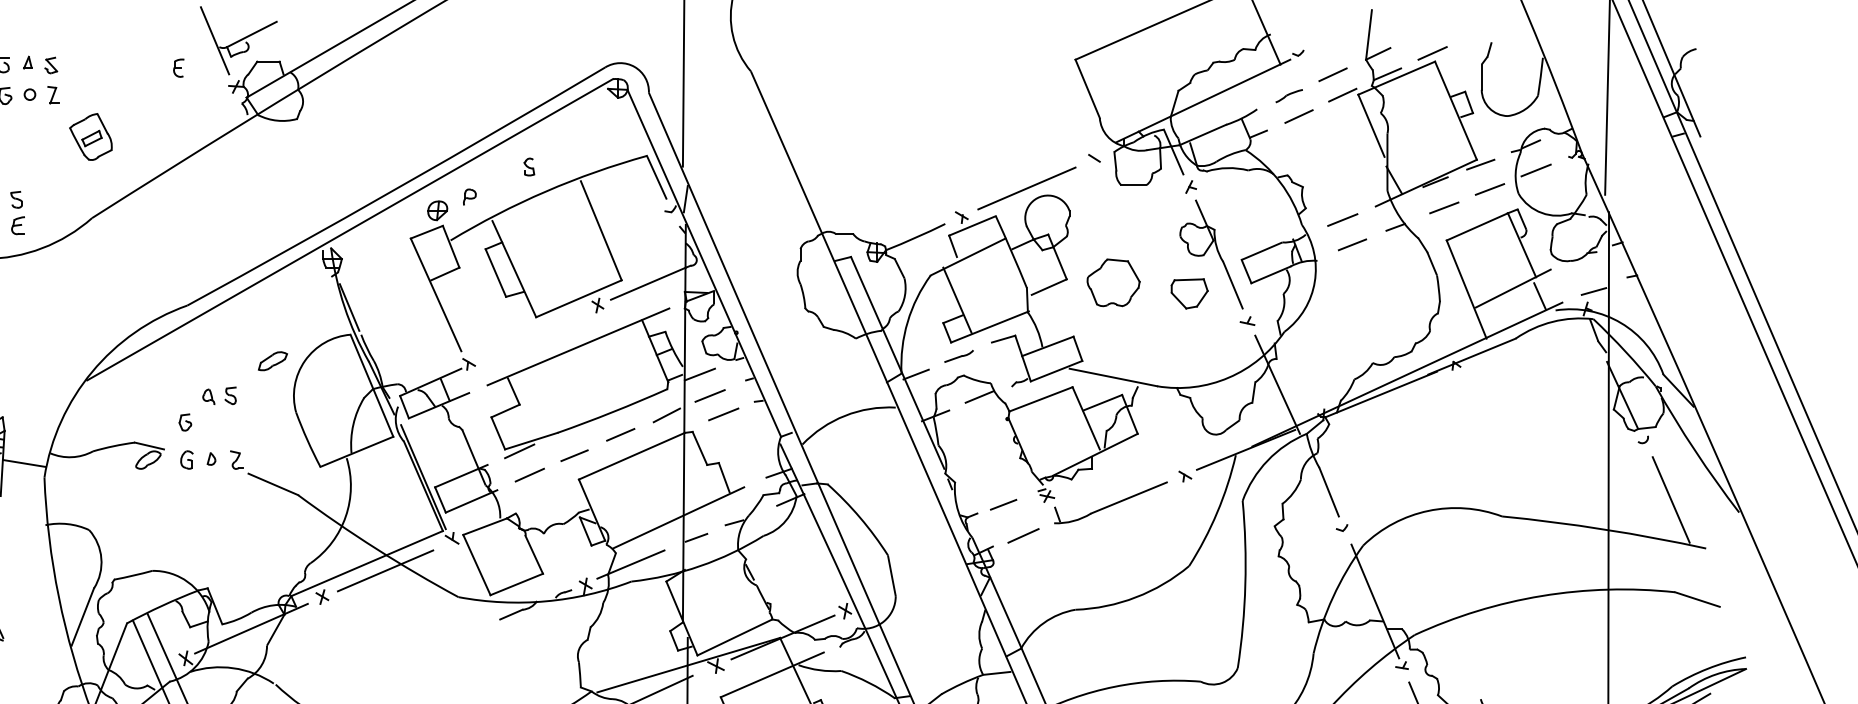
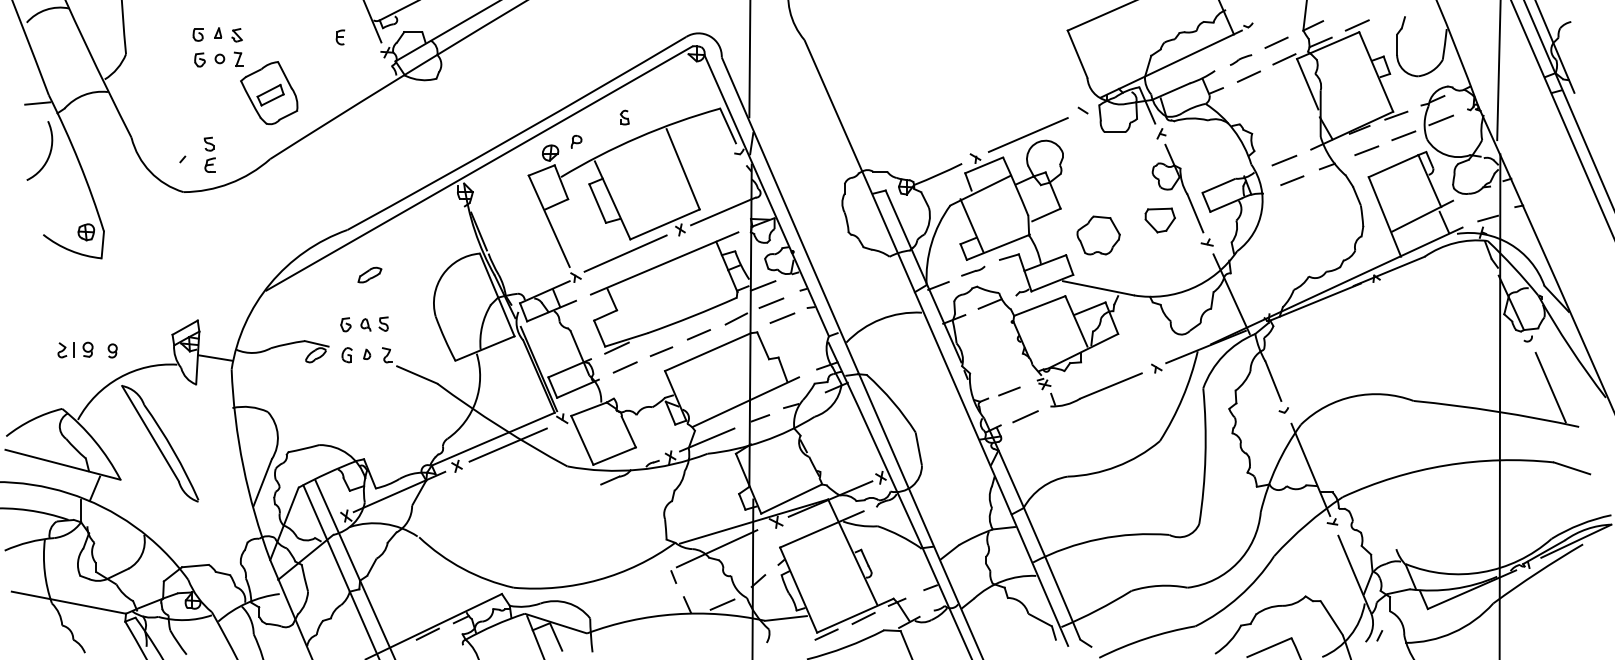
part: (91, 137) -> (269, 93), size x1.67
part: (1113, 282) -> (1098, 235), moved
line: (530, 334) -> (625, 253), added
part: (272, 360) -> (369, 274), moved
part: (219, 395) -> (374, 323), moved

